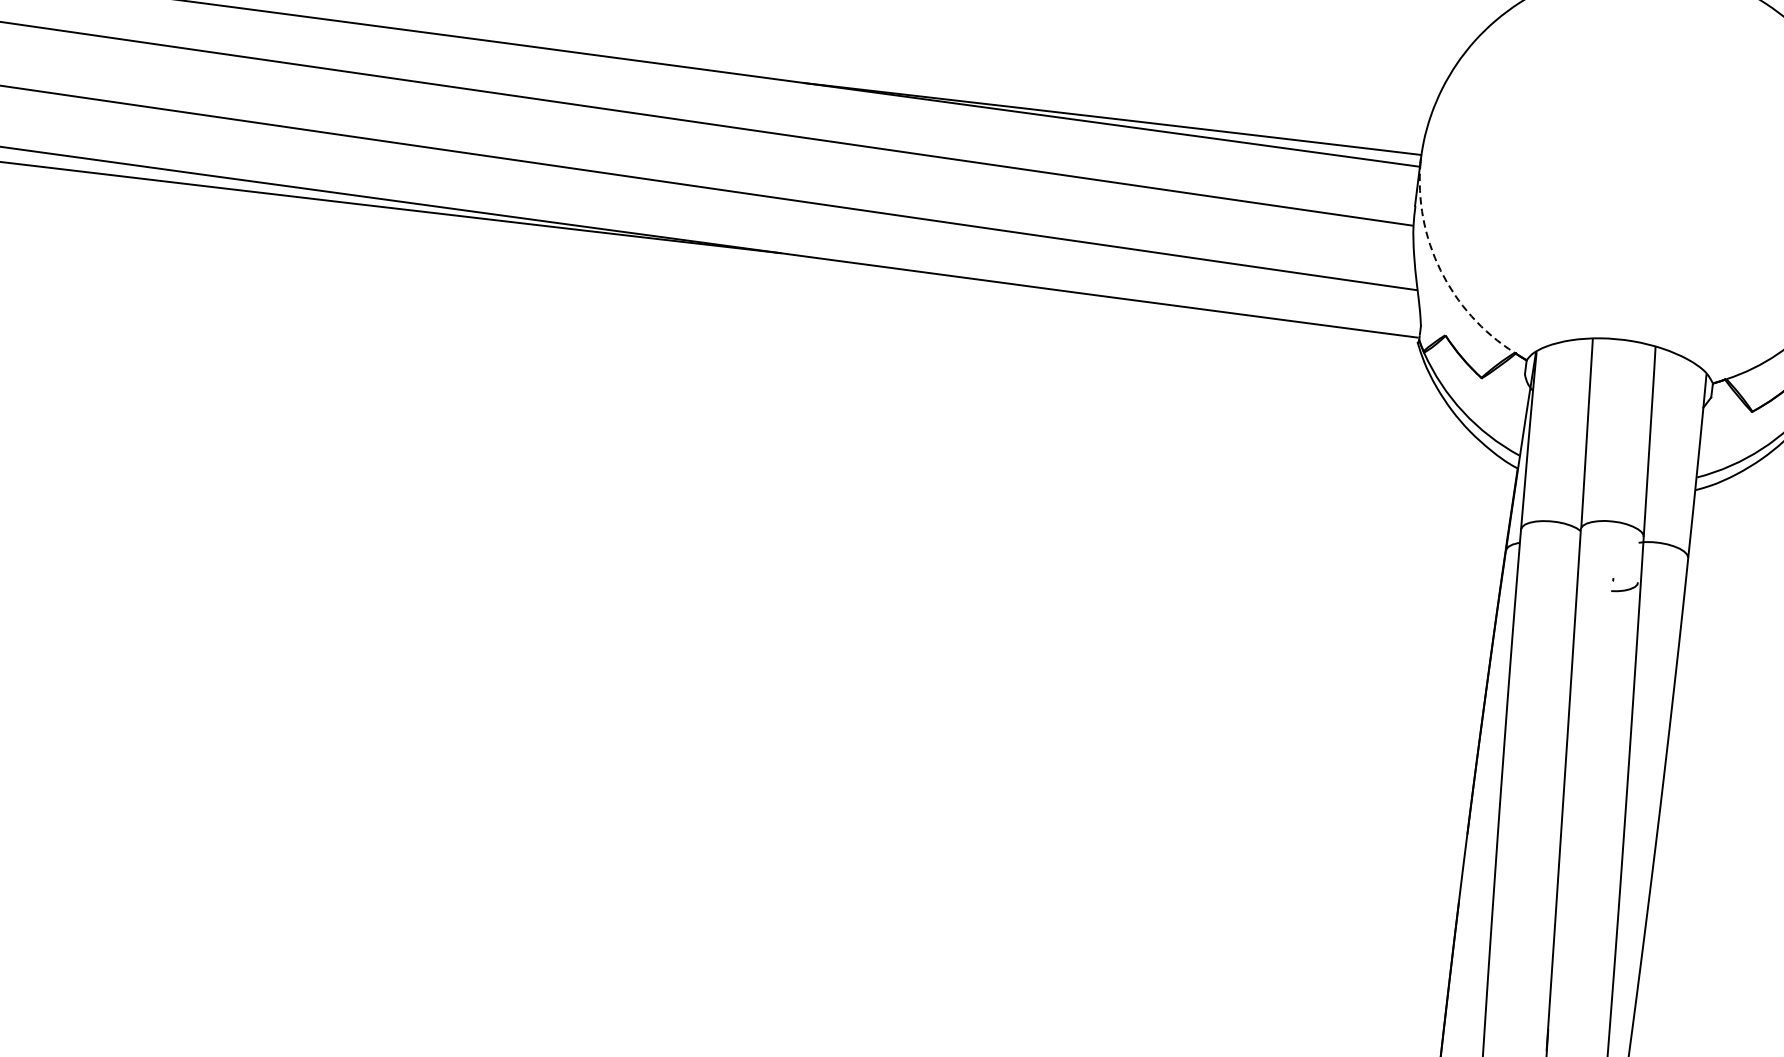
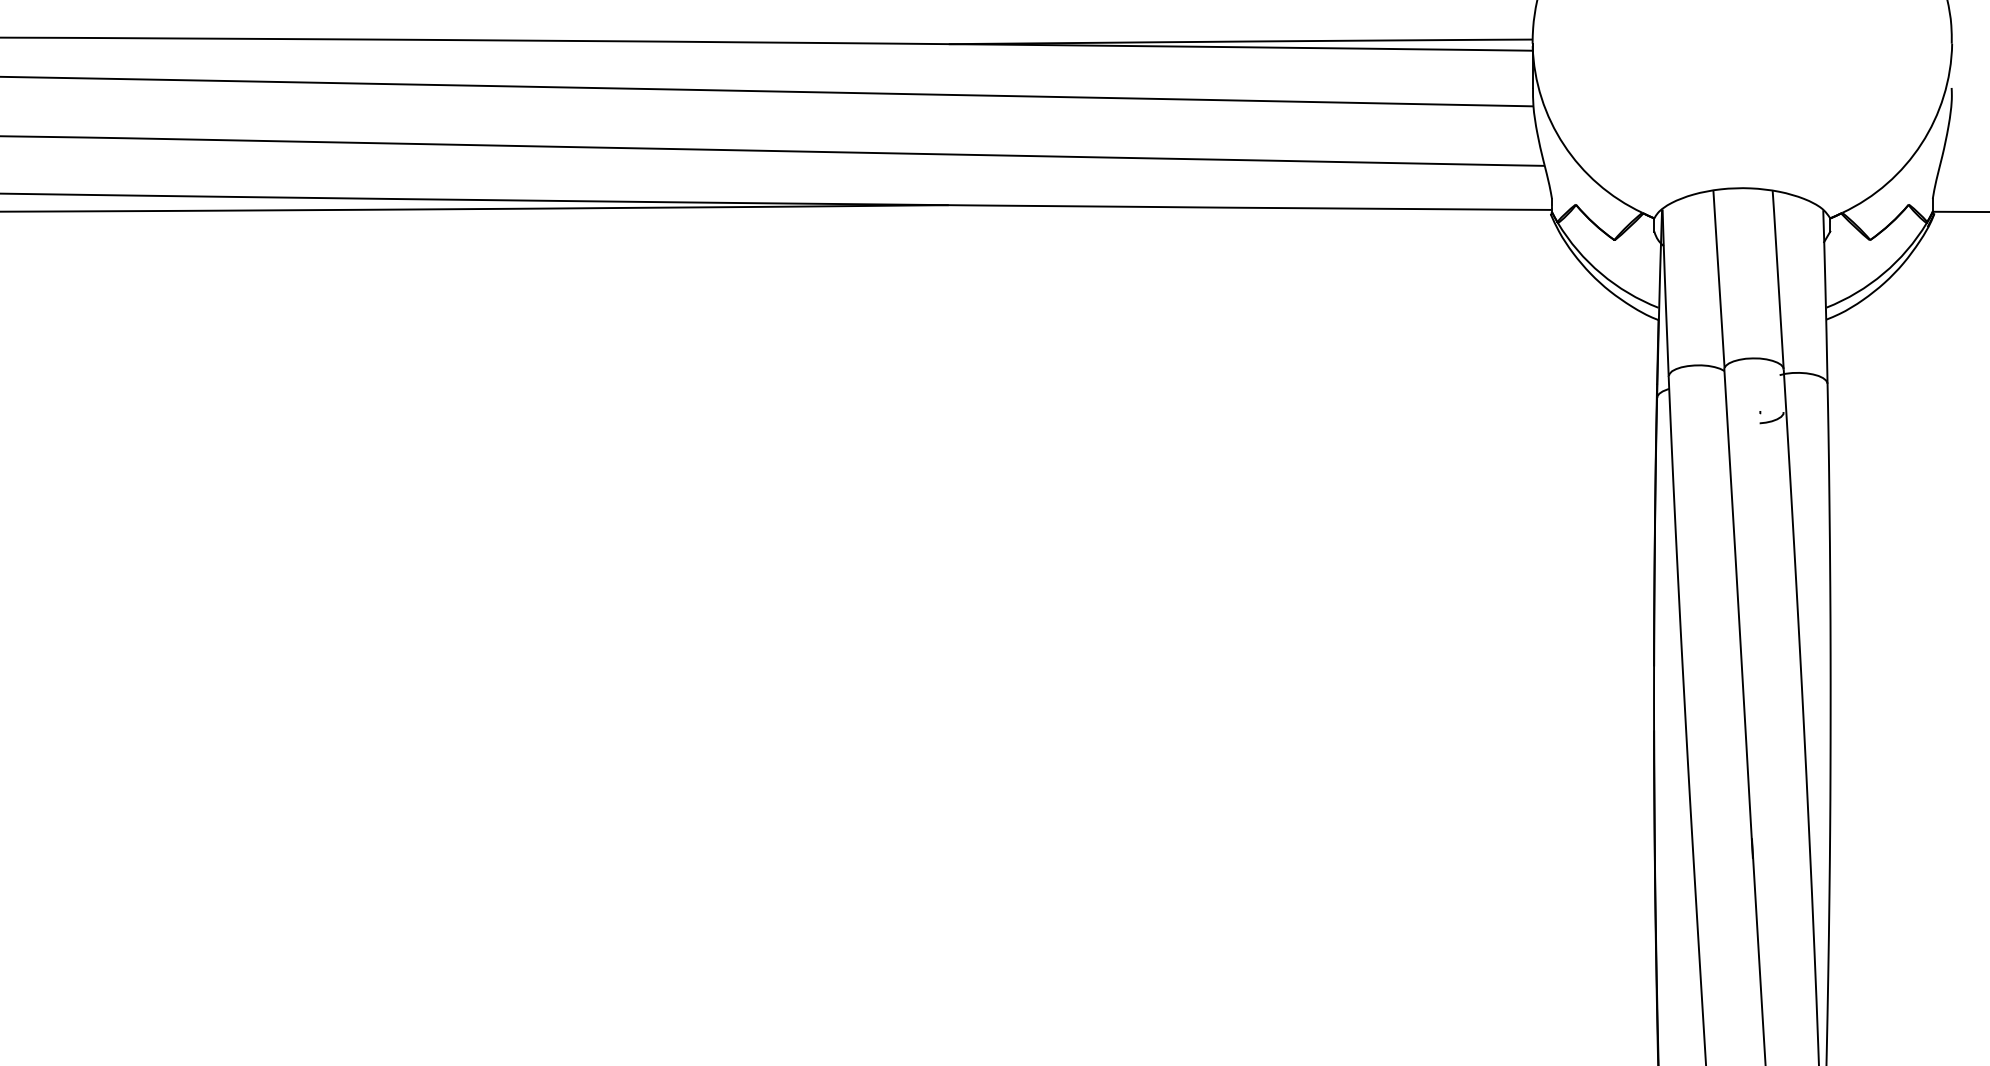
arc: (1440, 270) -> (1563, 144), dashed -> solid

